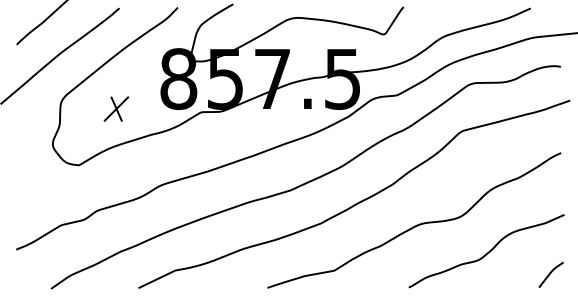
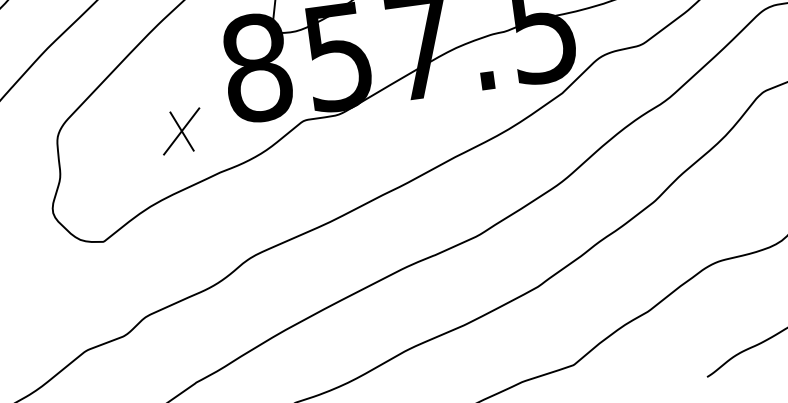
part: (116, 108) -> (181, 130), moved

